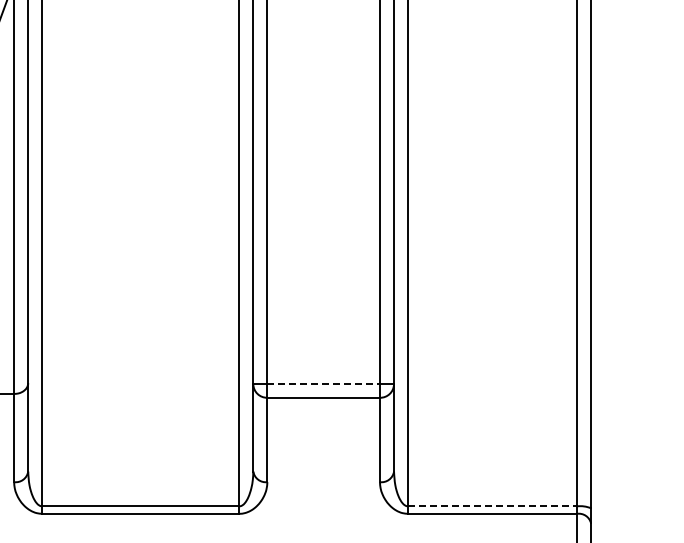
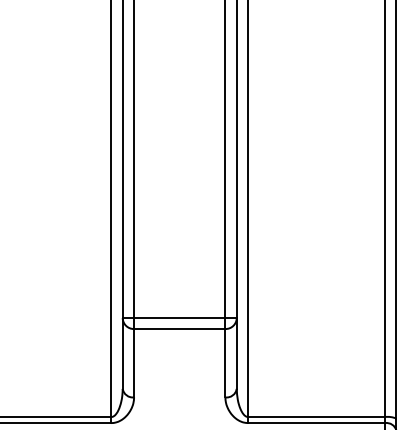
line: (324, 384) -> (180, 318), dashed -> solid
line: (493, 506) -> (317, 417), dashed -> solid

